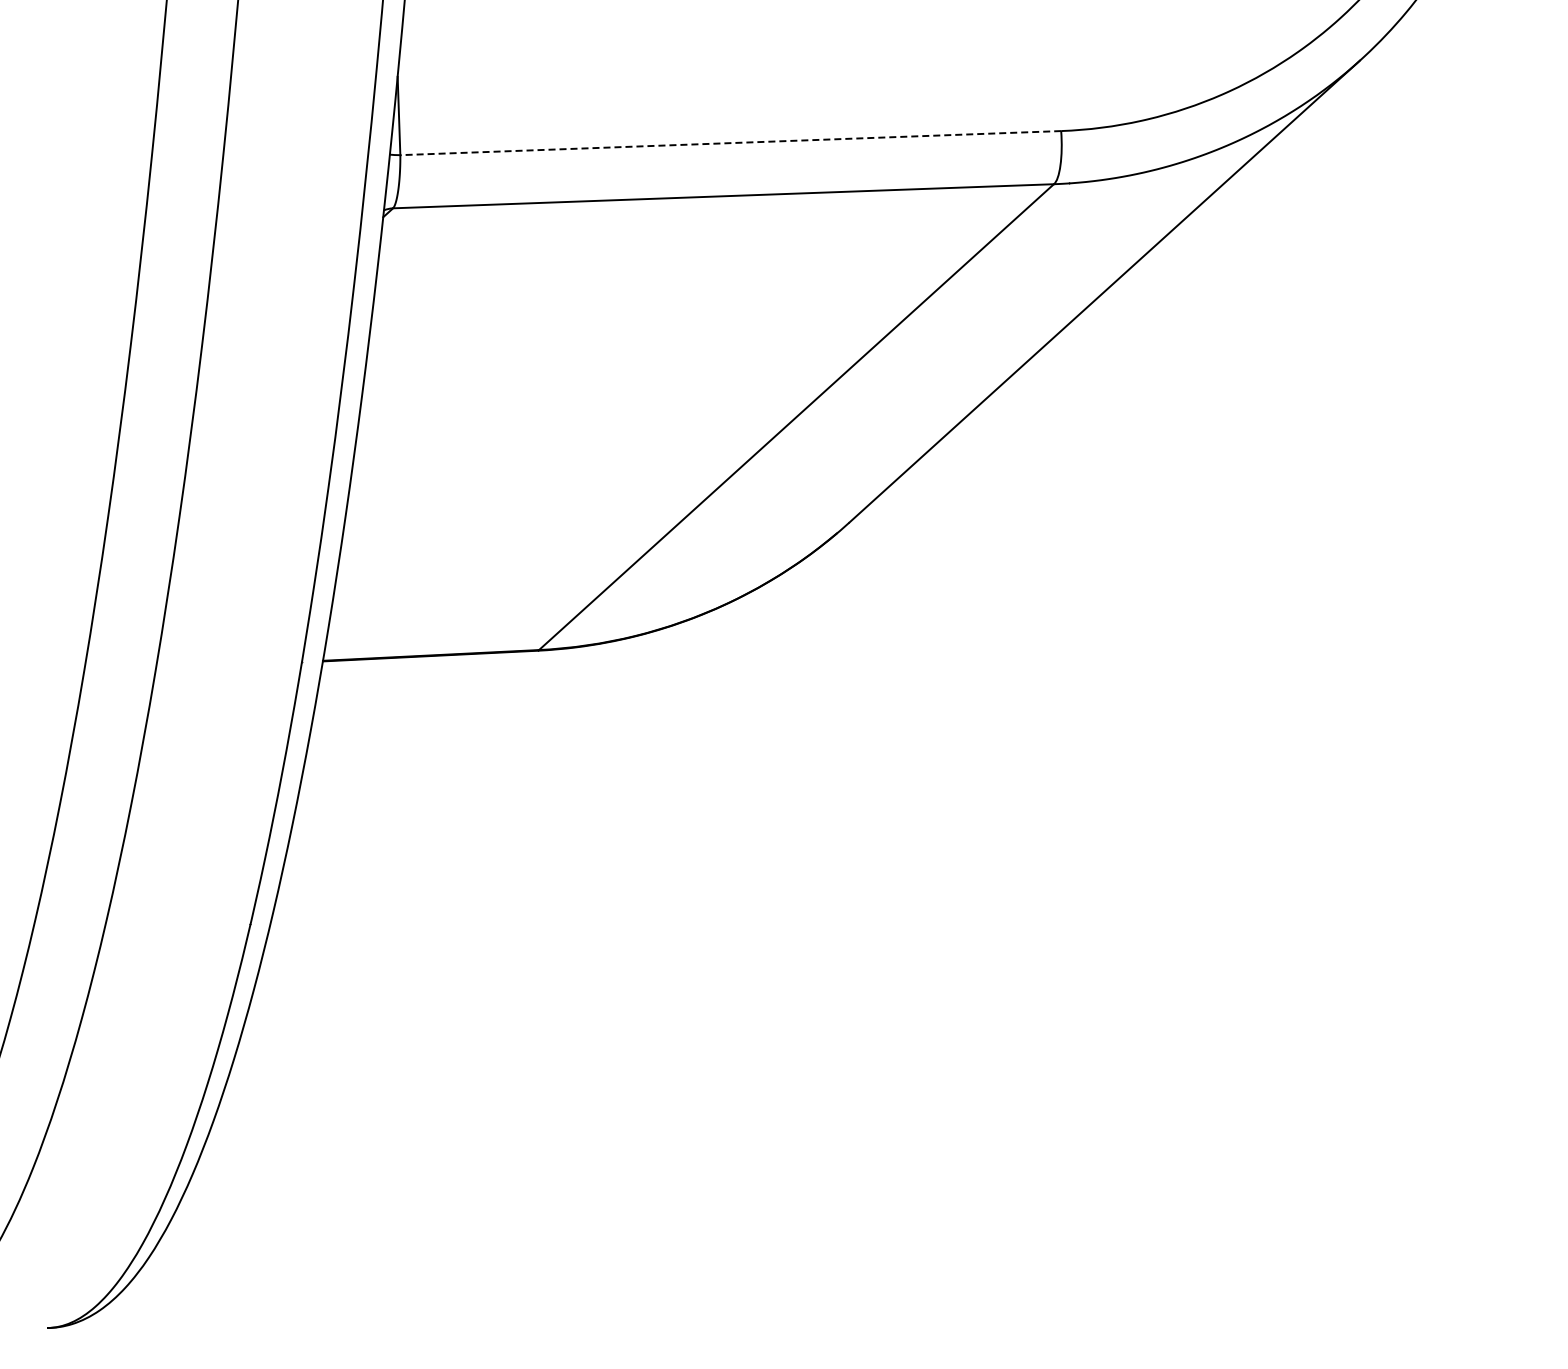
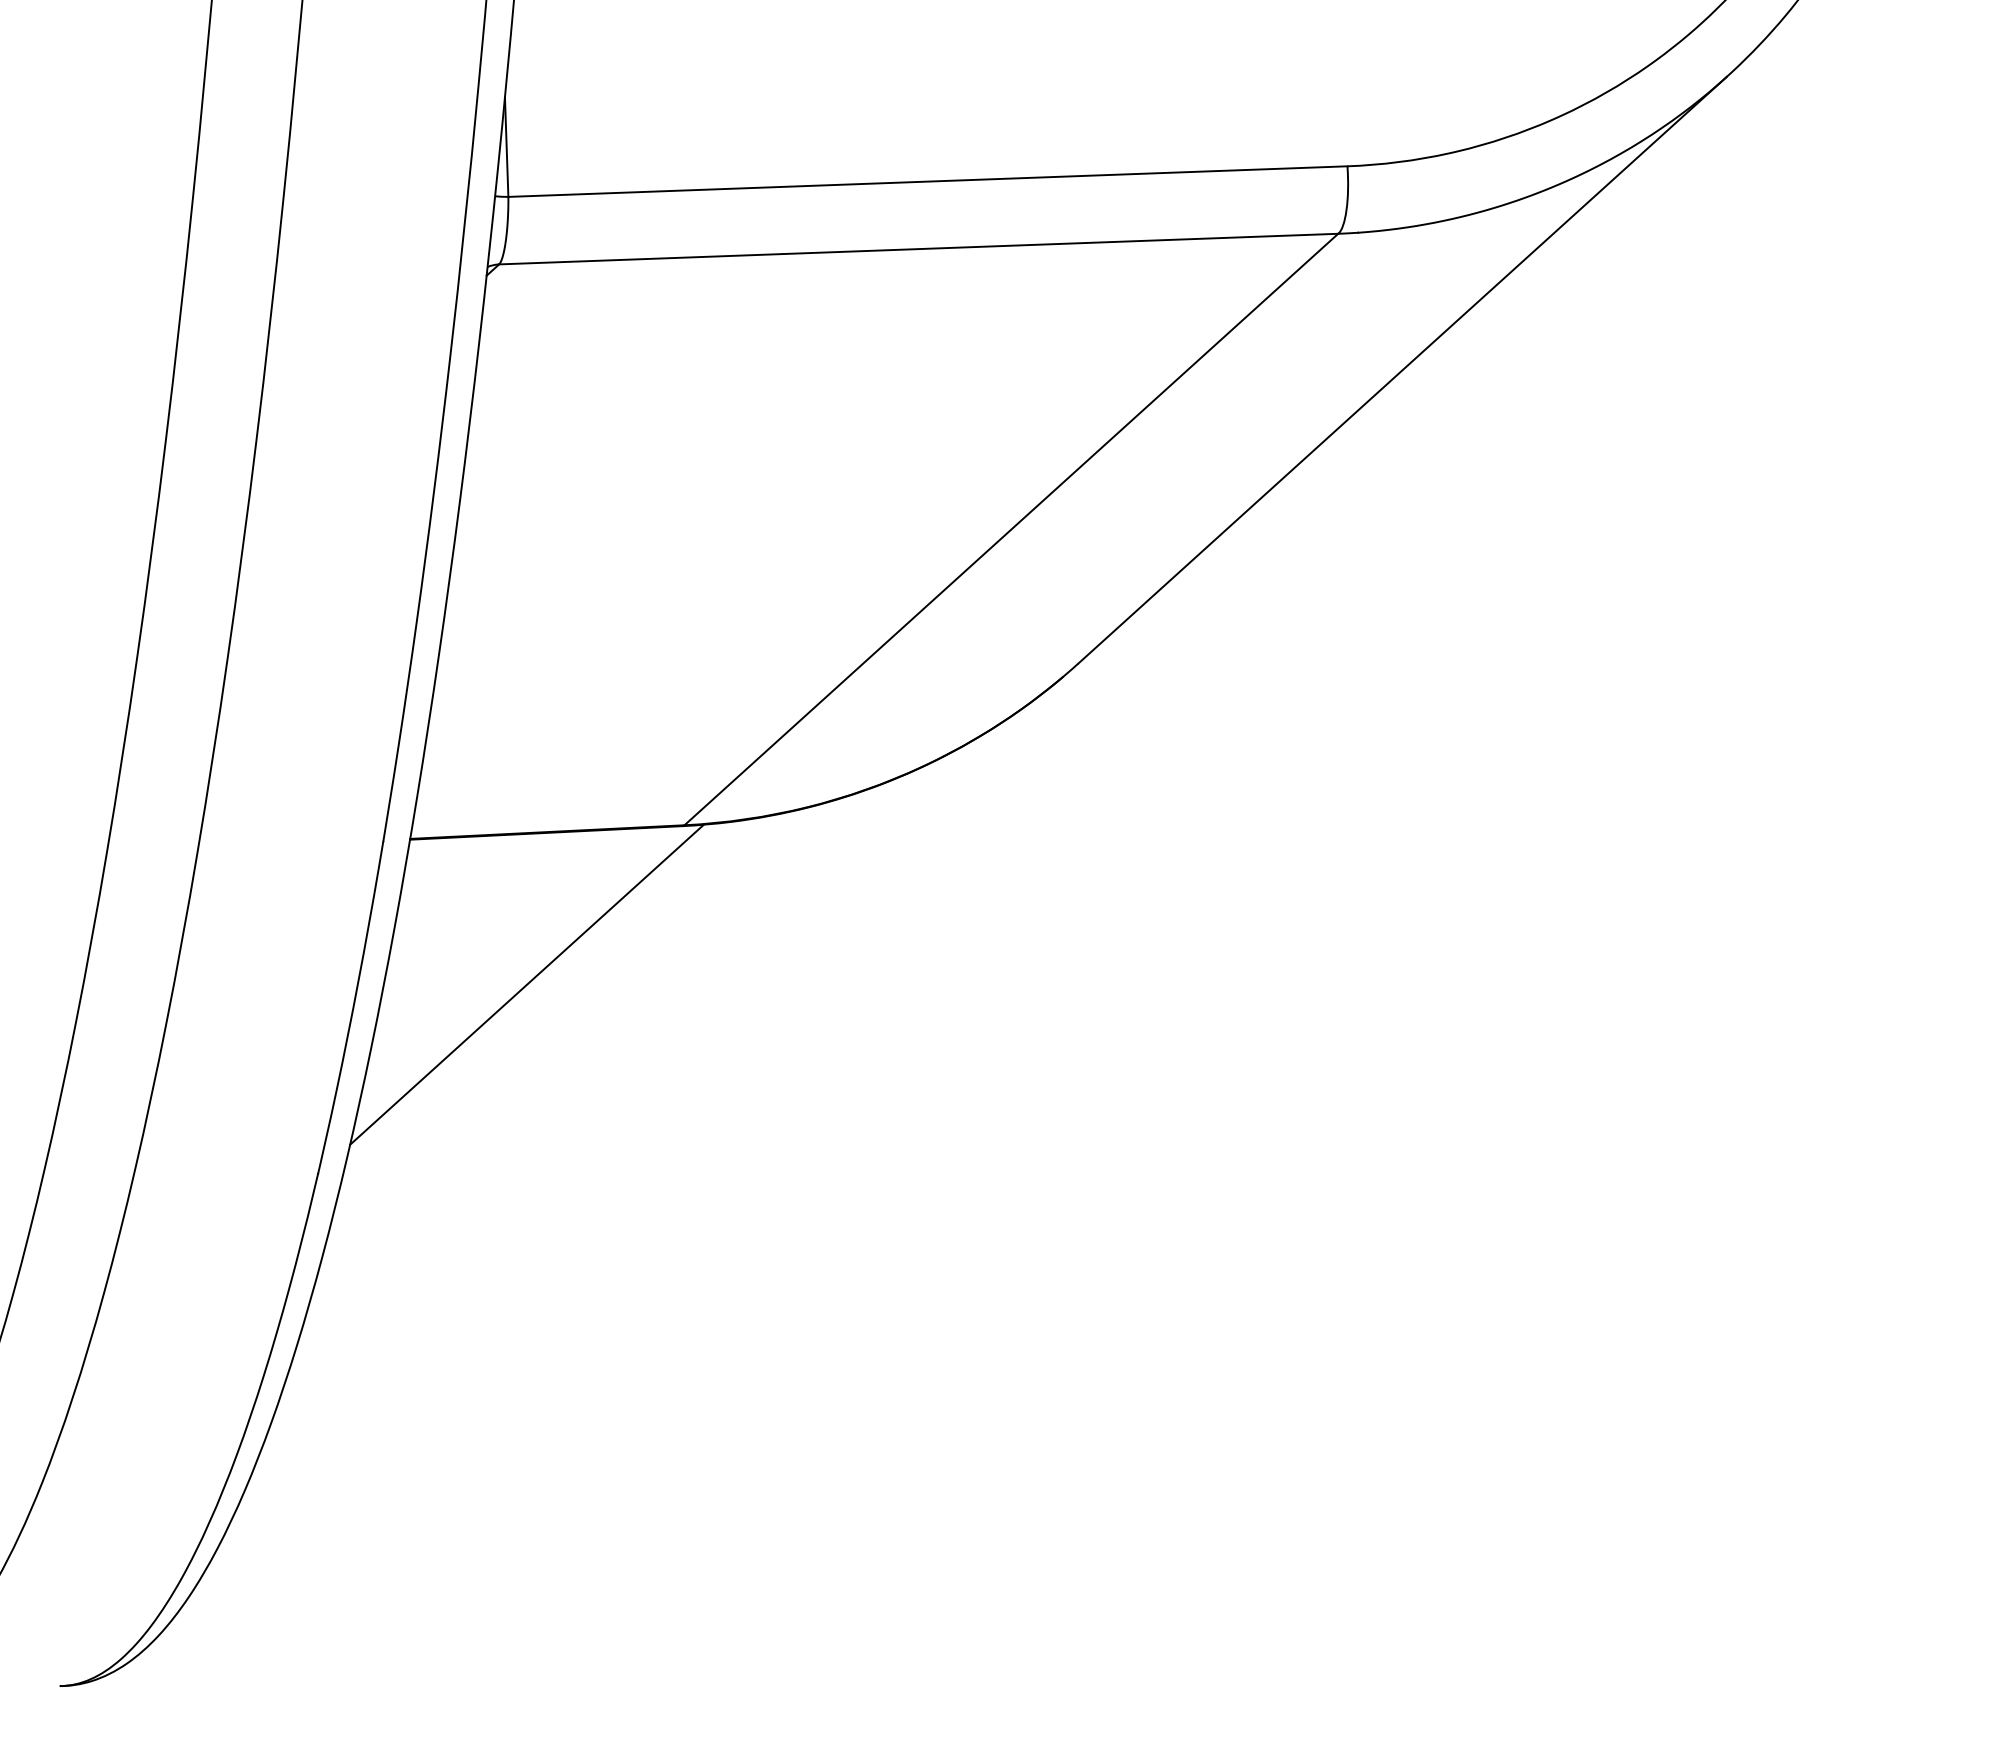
line: (730, 143) -> (927, 182), dashed -> solid
line: (414, 775) -> (526, 984), added

